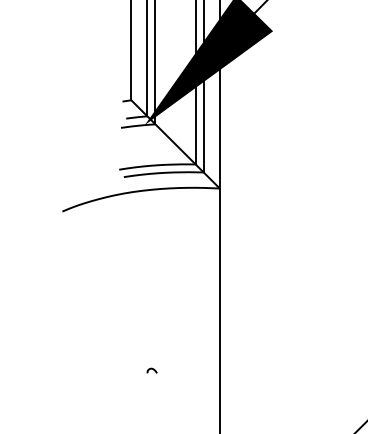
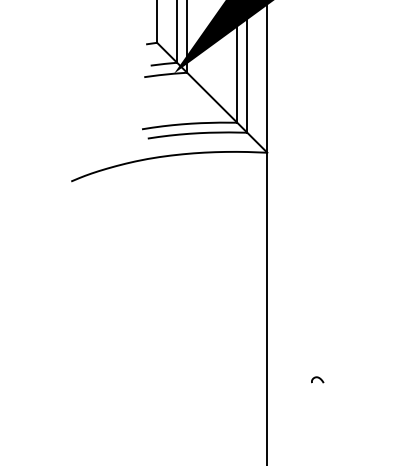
part: (151, 370) -> (316, 379), moved

